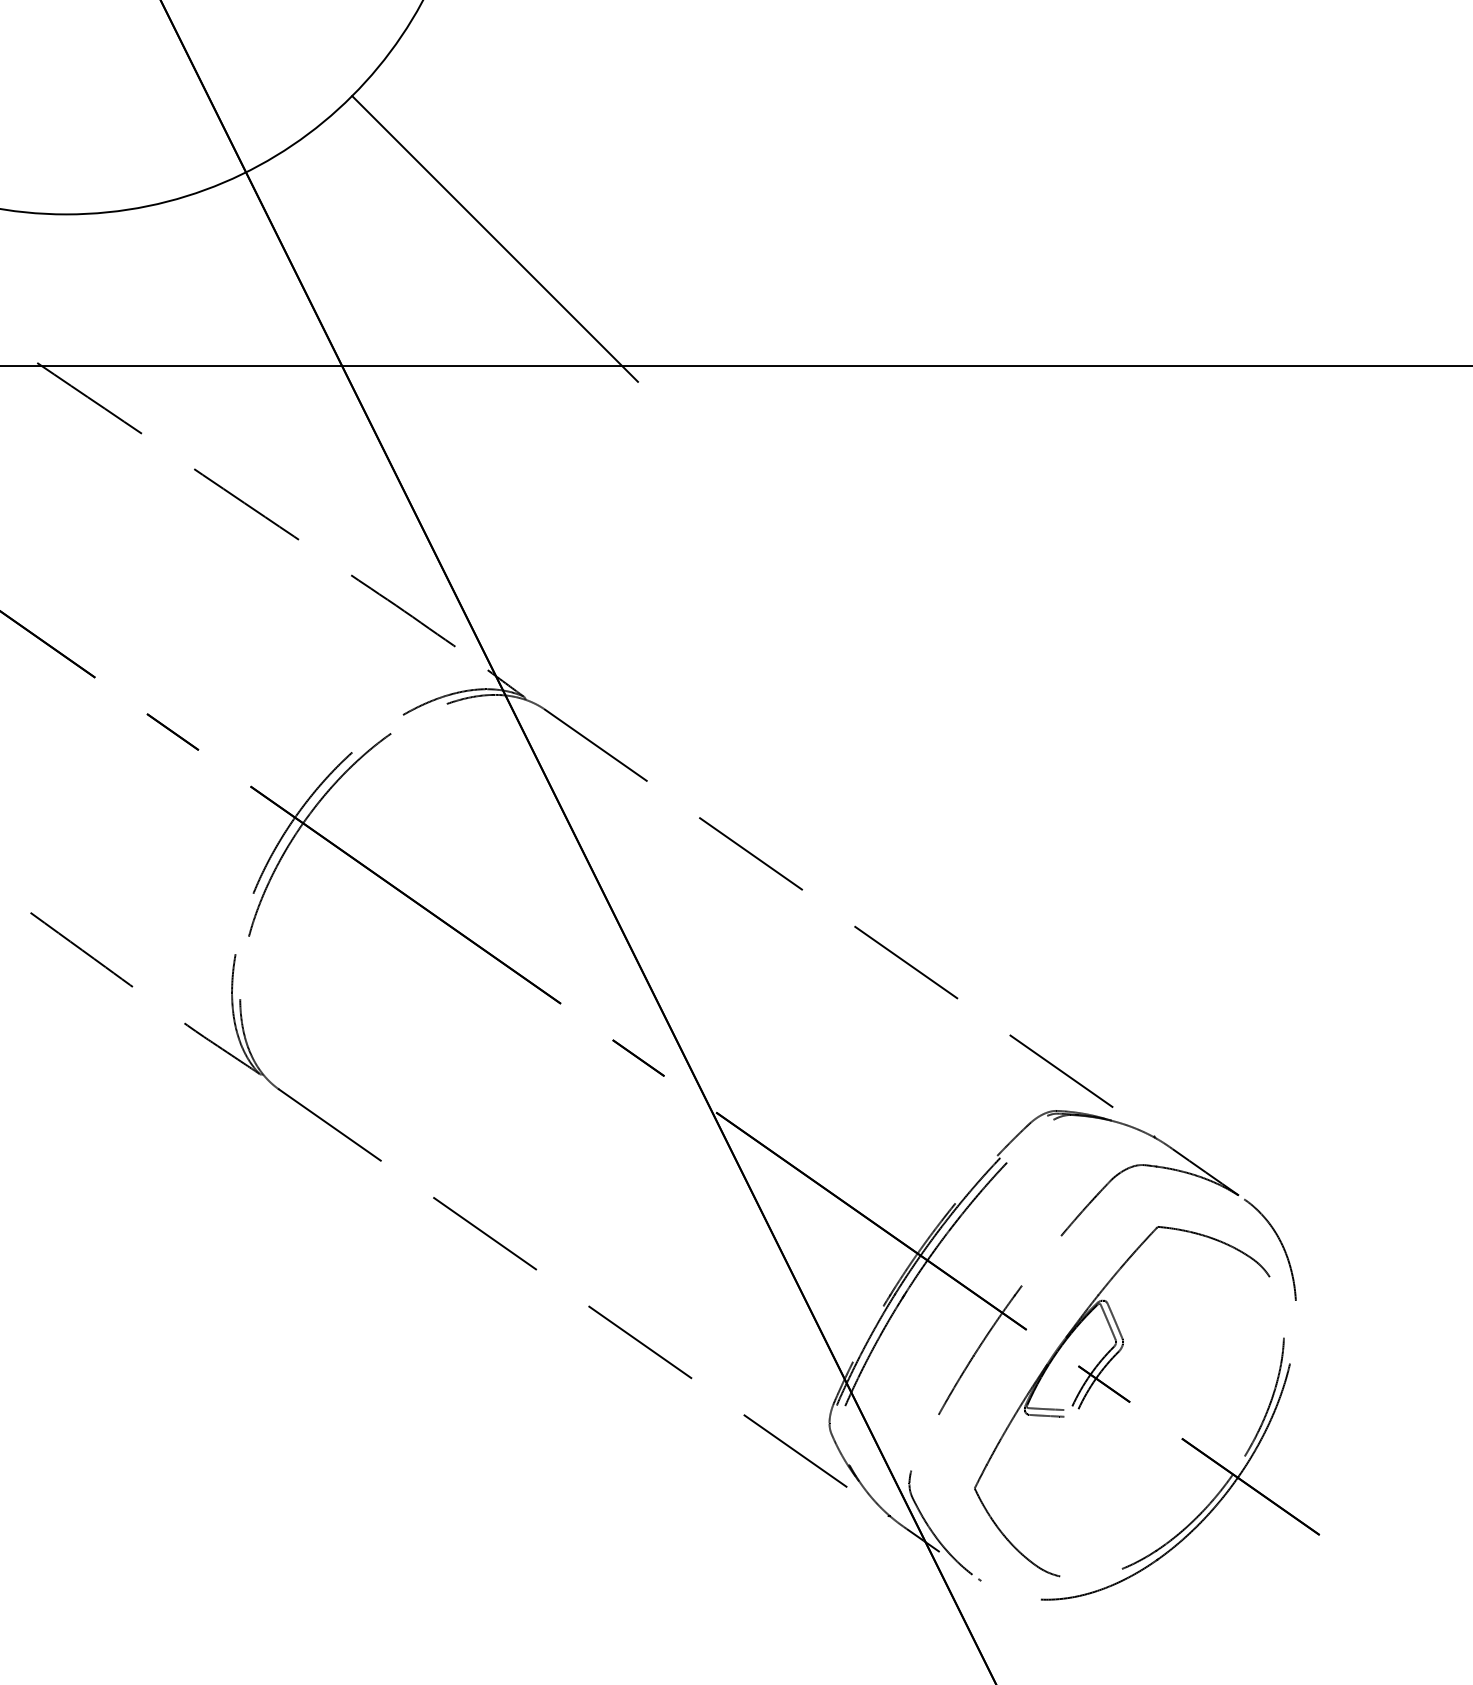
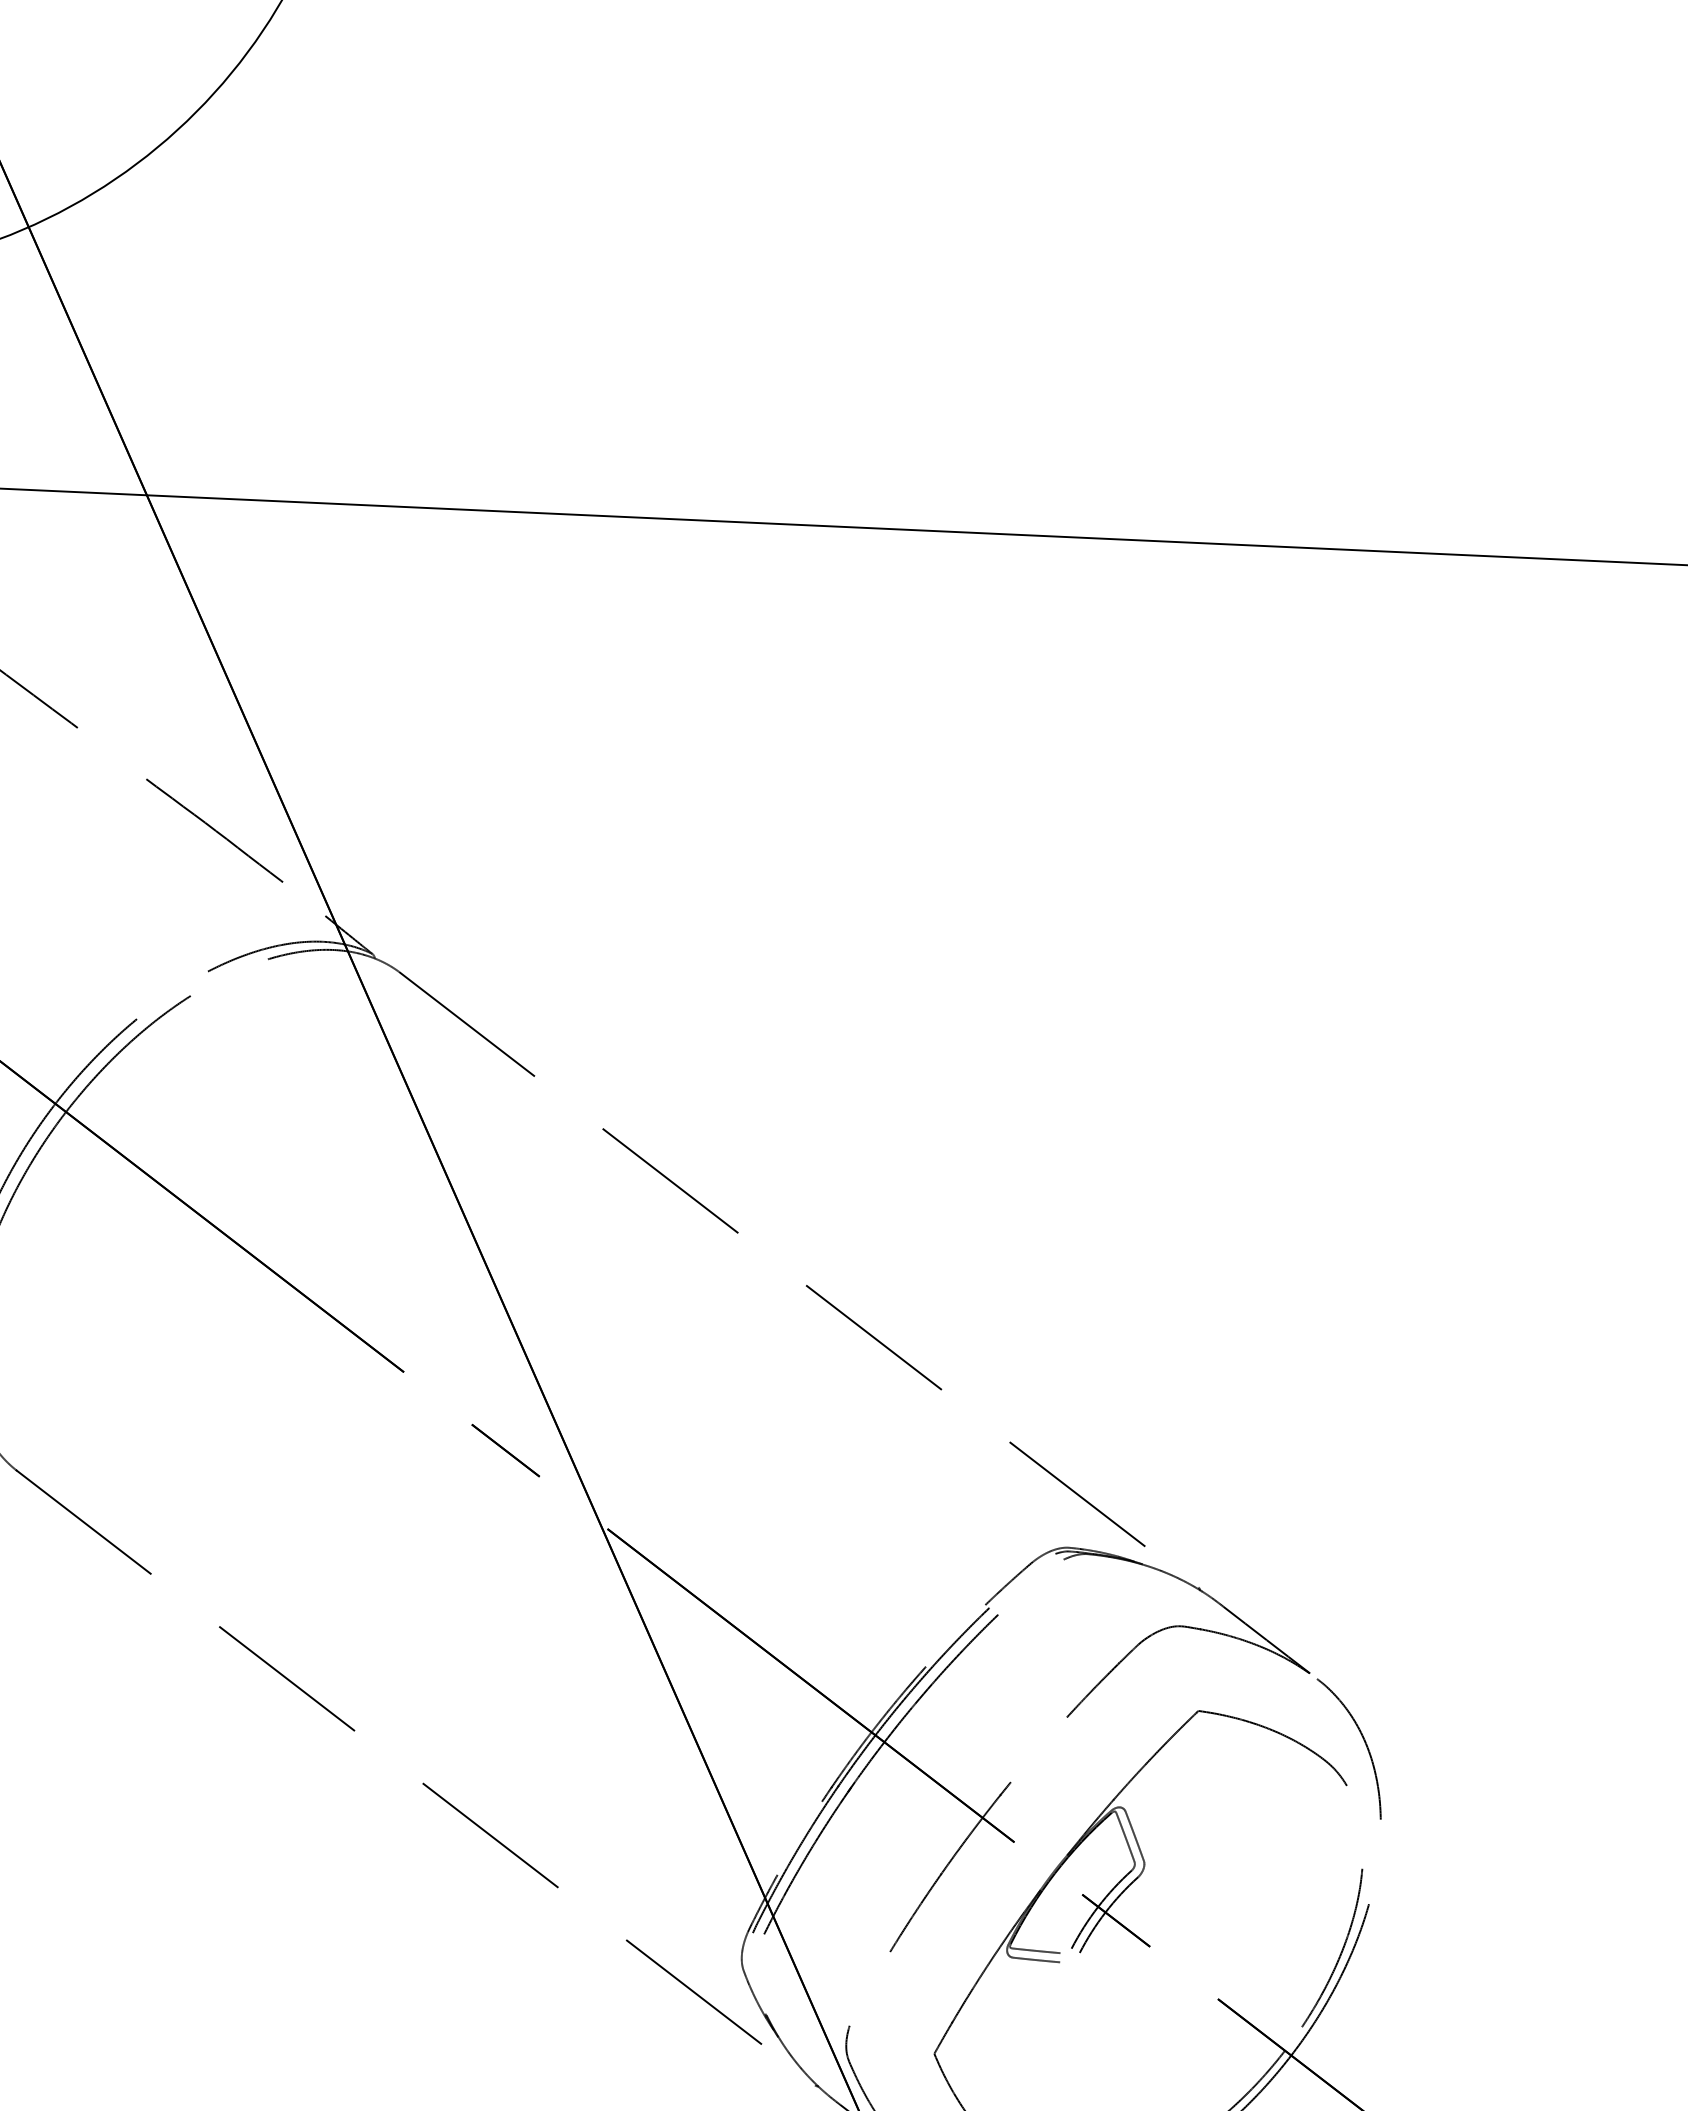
line: (495, 238) -> (362, 332), removed

